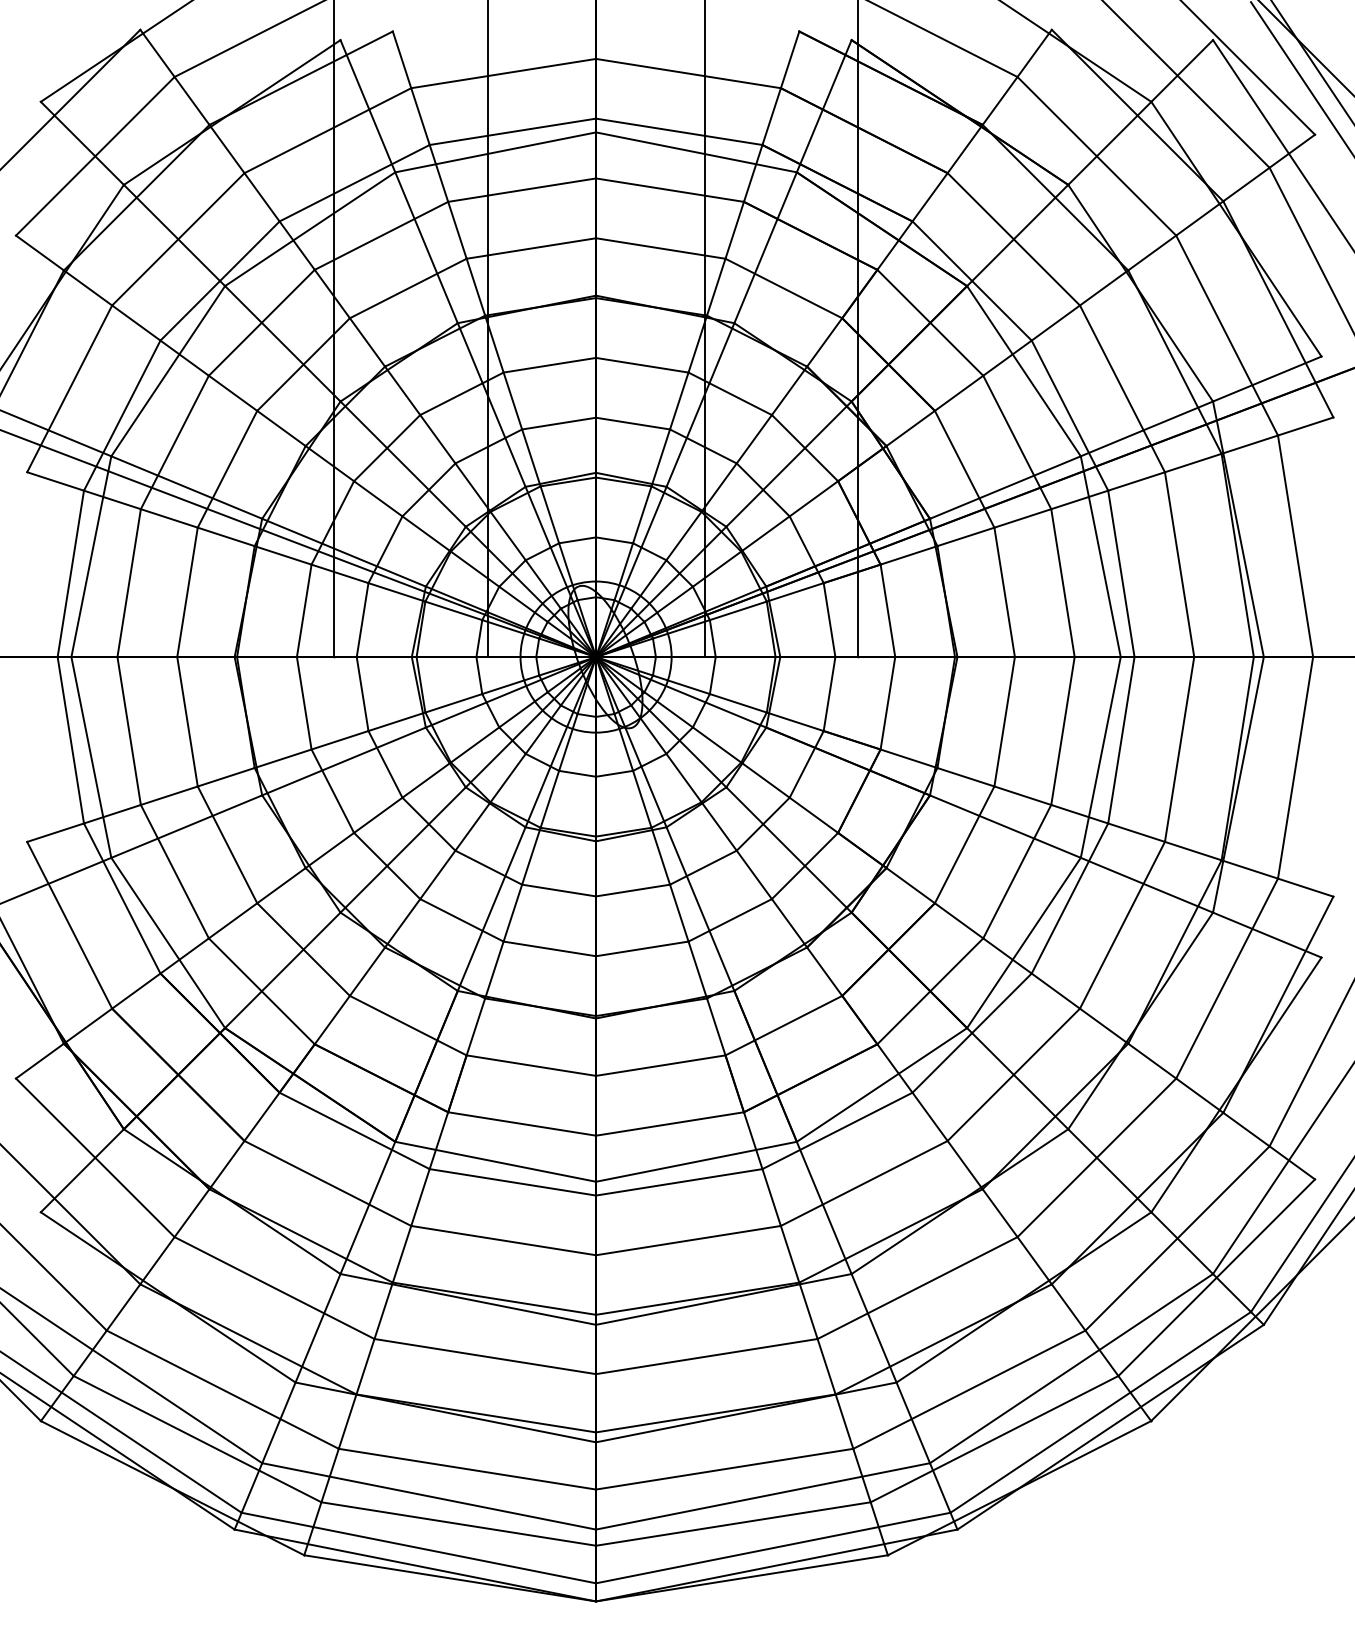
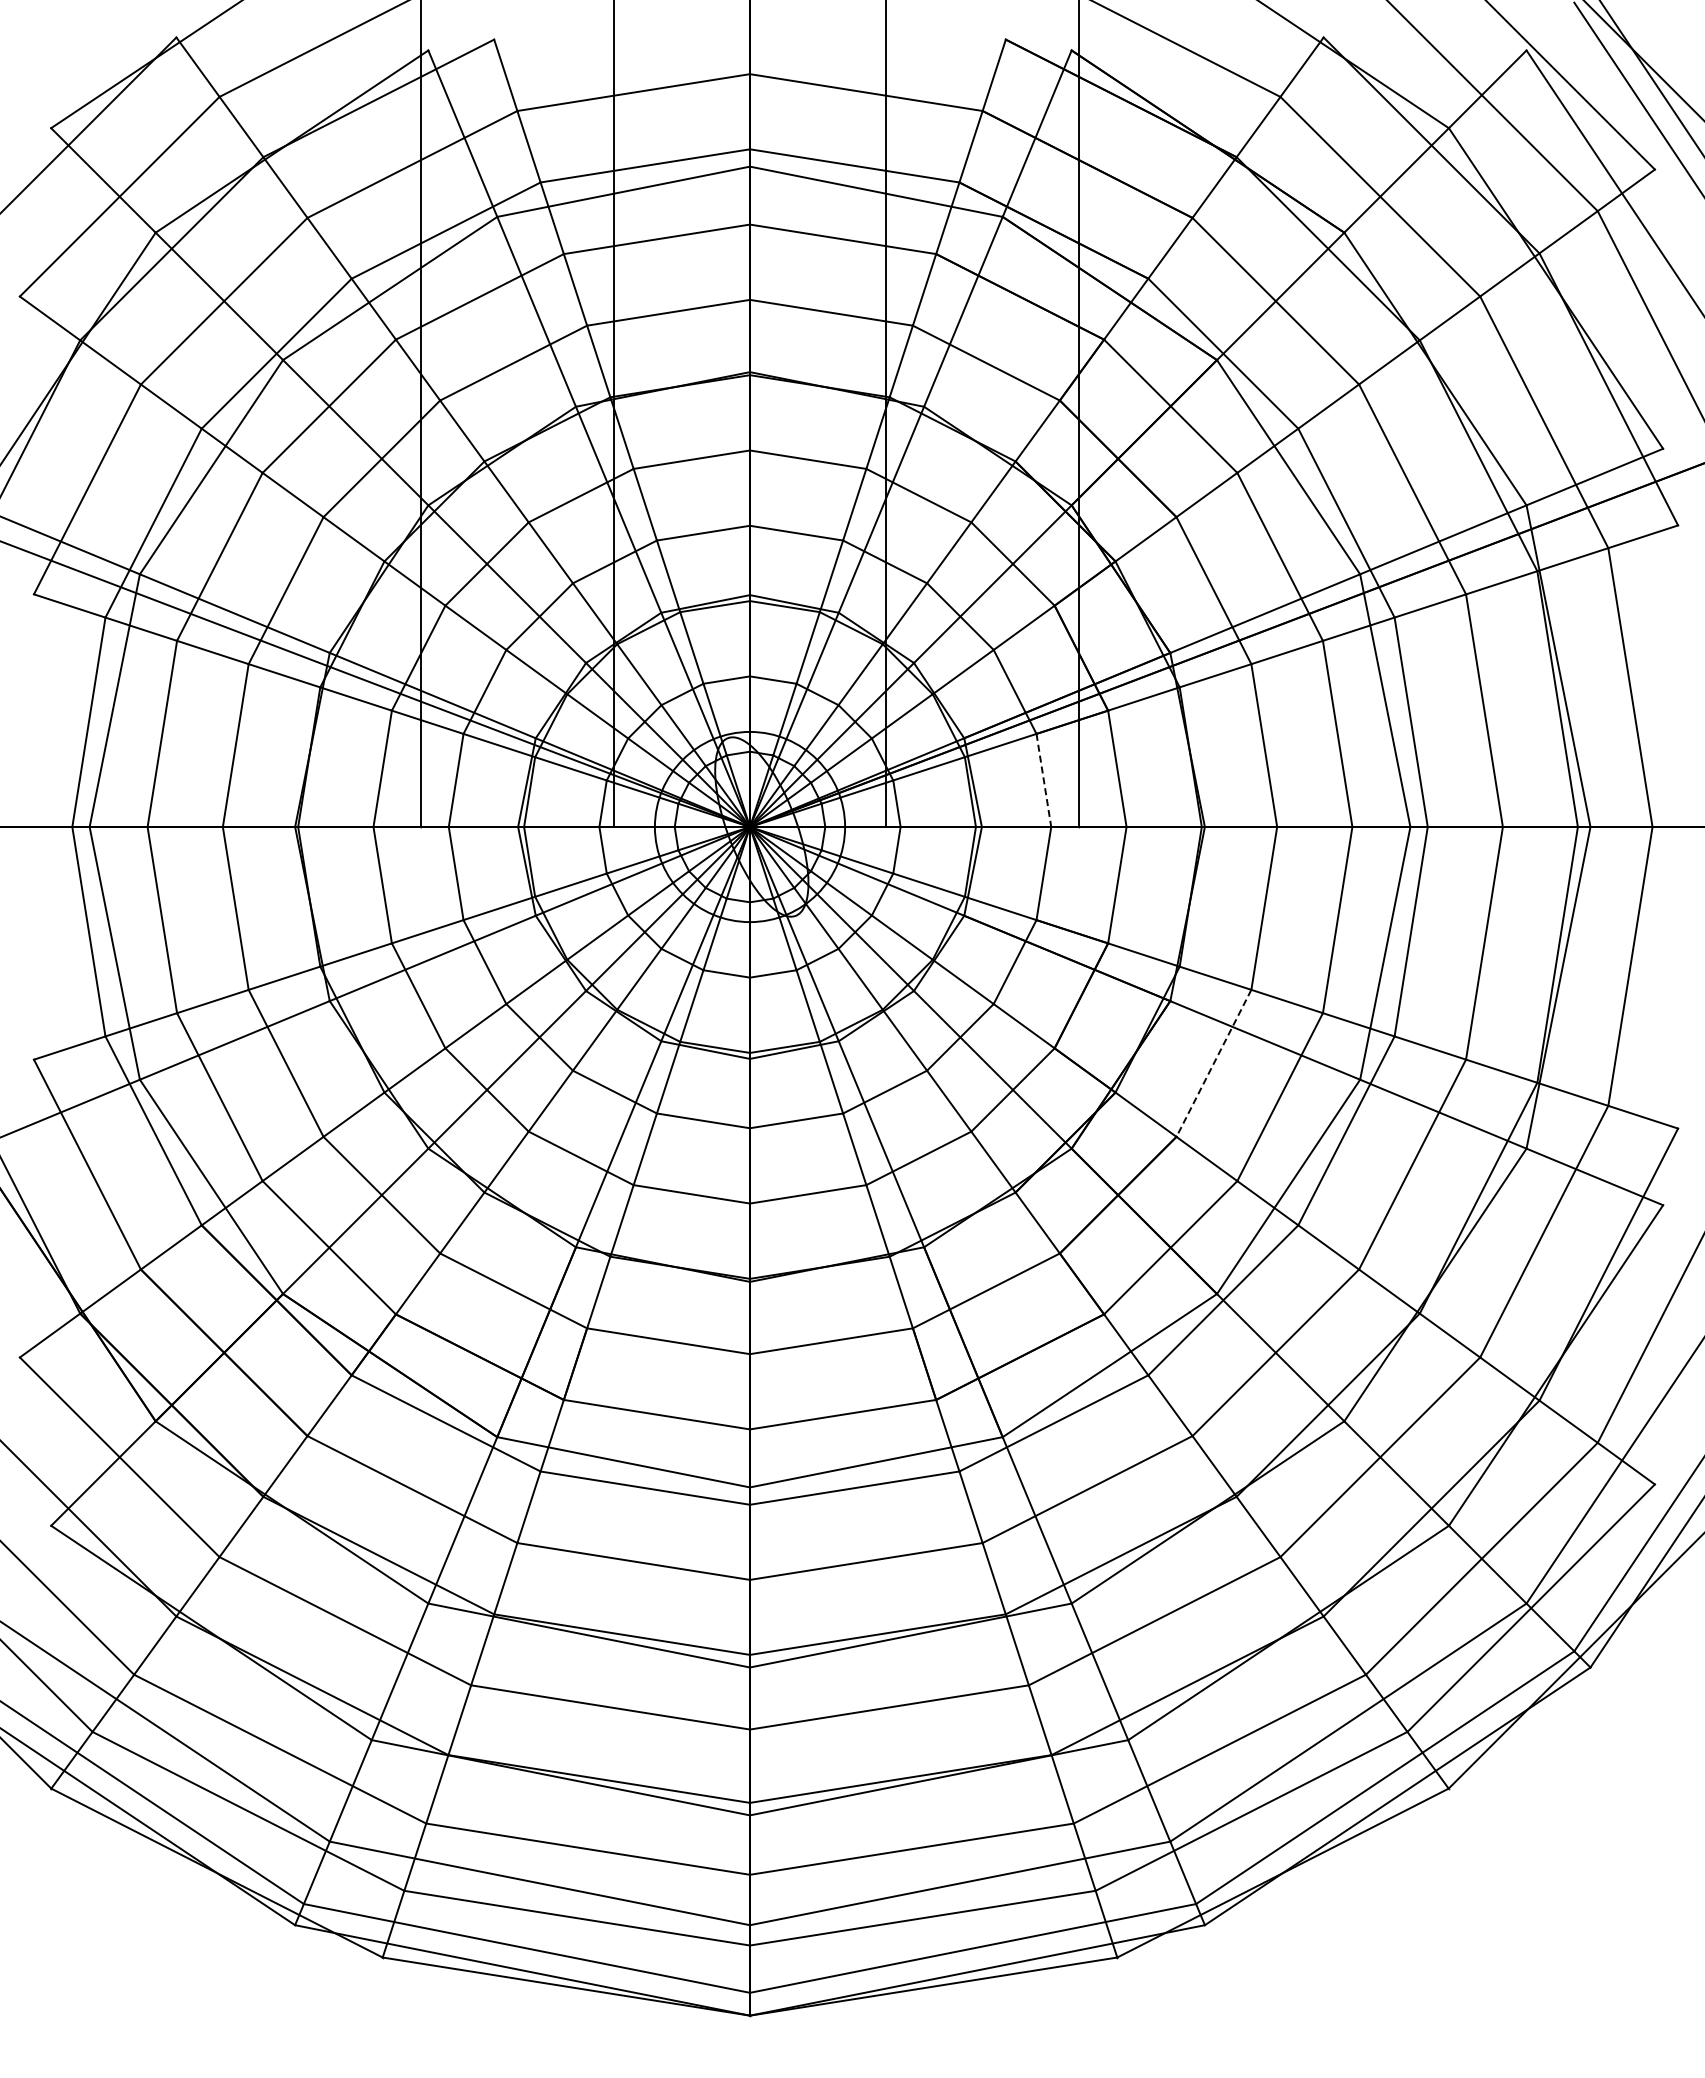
line: (829, 620) -> (1043, 780), solid -> dashed
line: (964, 844) -> (1213, 1063), solid -> dashed

